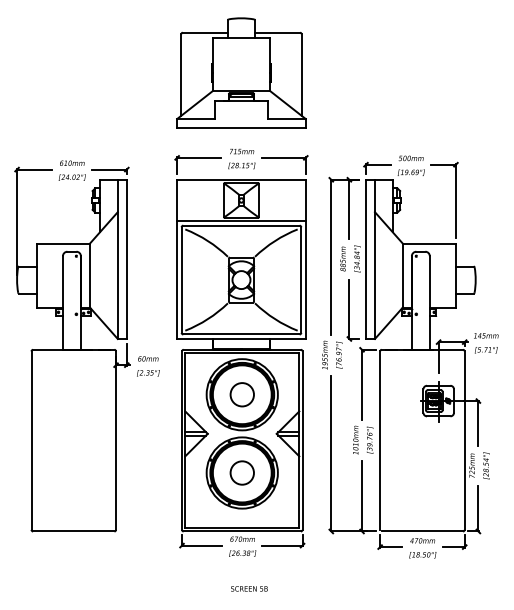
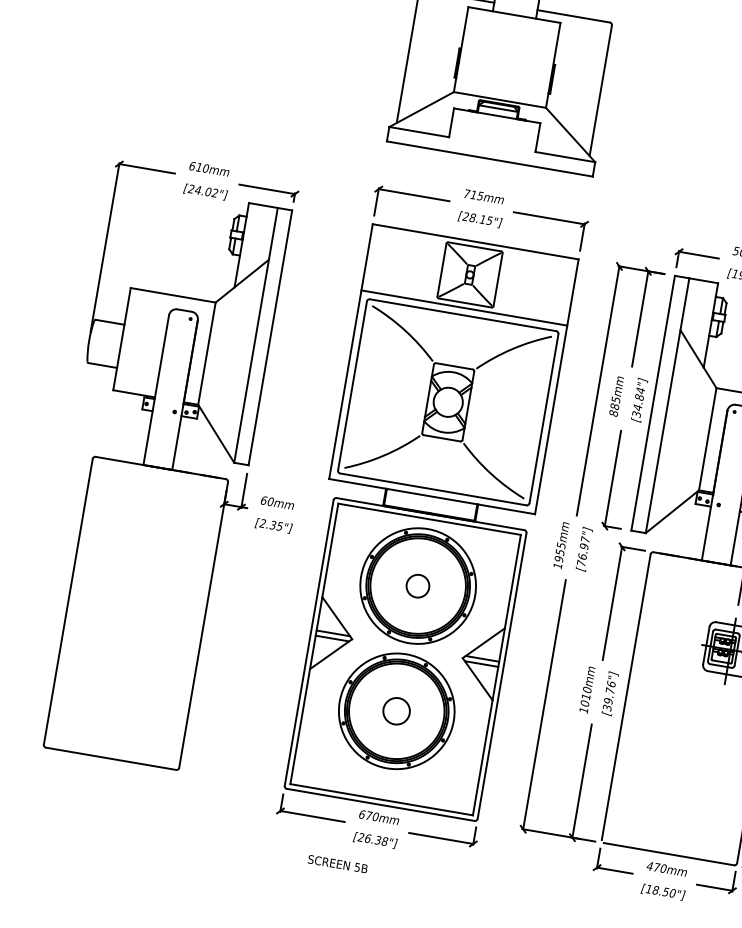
circle: (241, 394) -> (416, 585), size x0.6
circle: (241, 472) -> (395, 710), size x0.7
text: (249, 588) -> (338, 863), moved

